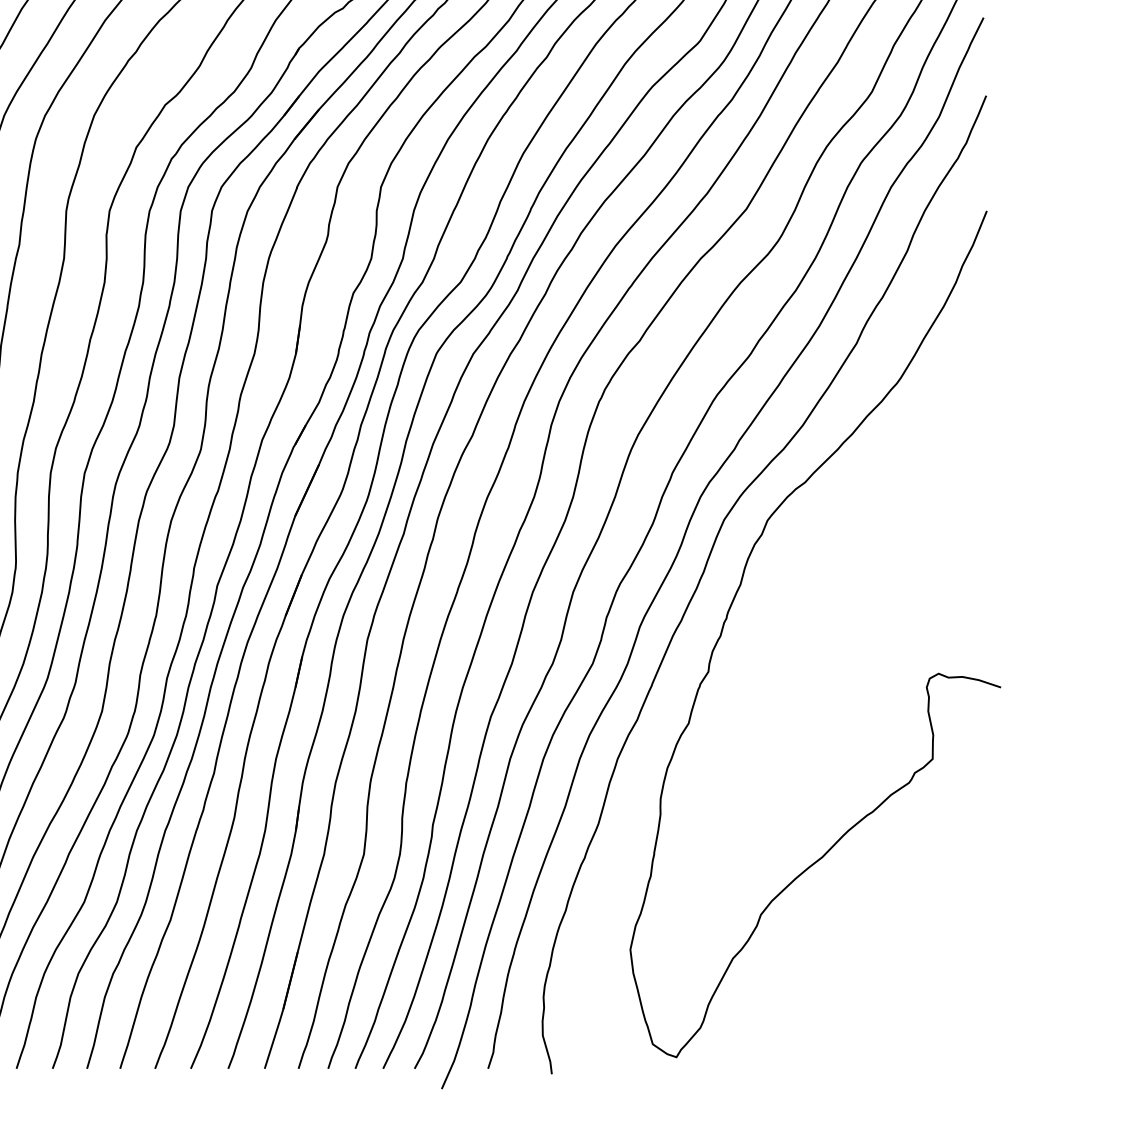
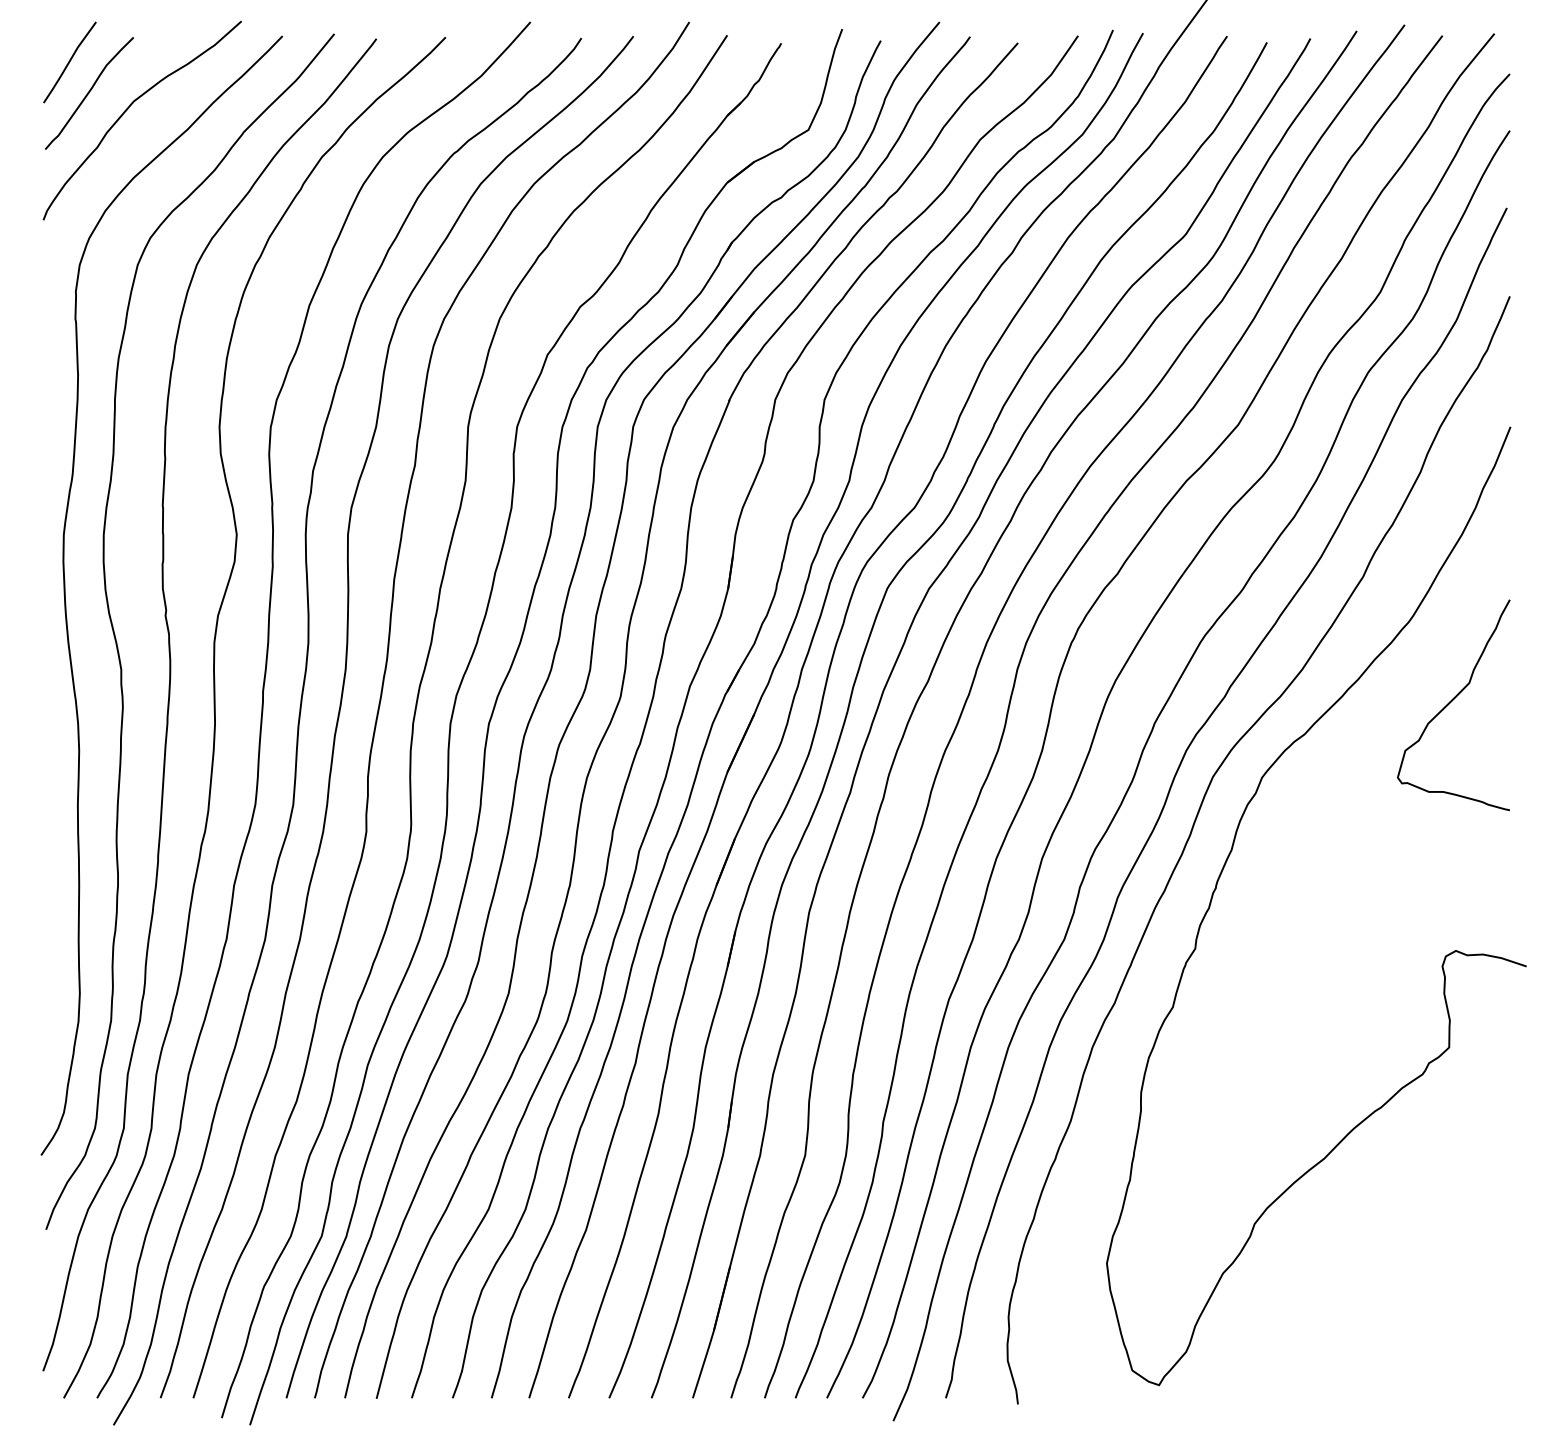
curve: (934, 454) -> (1451, 702), added

